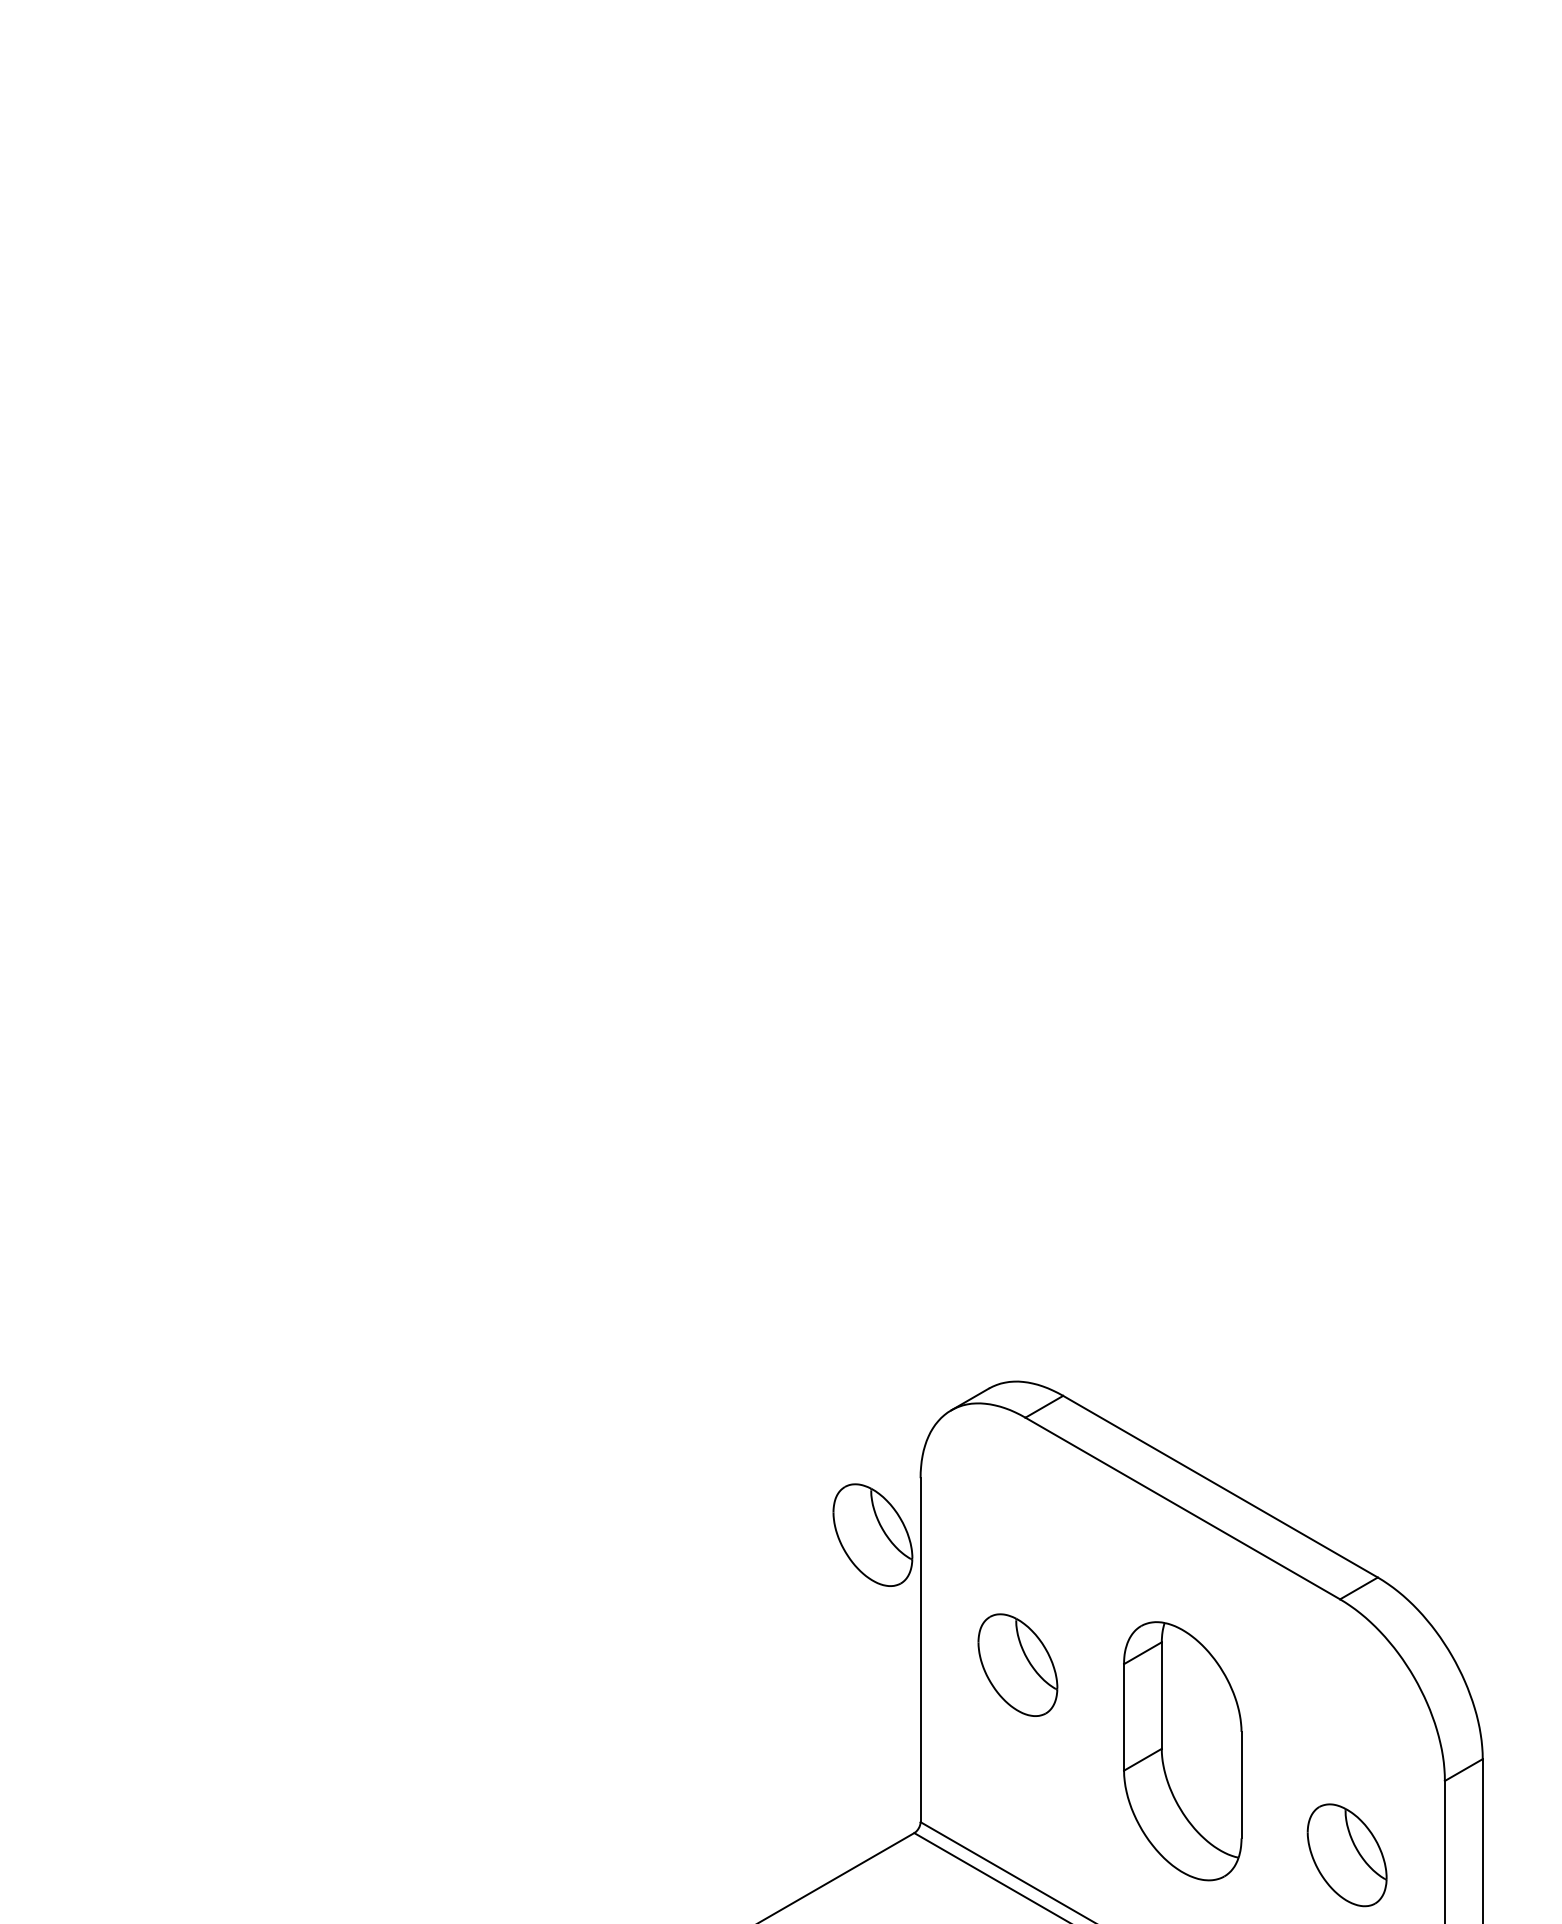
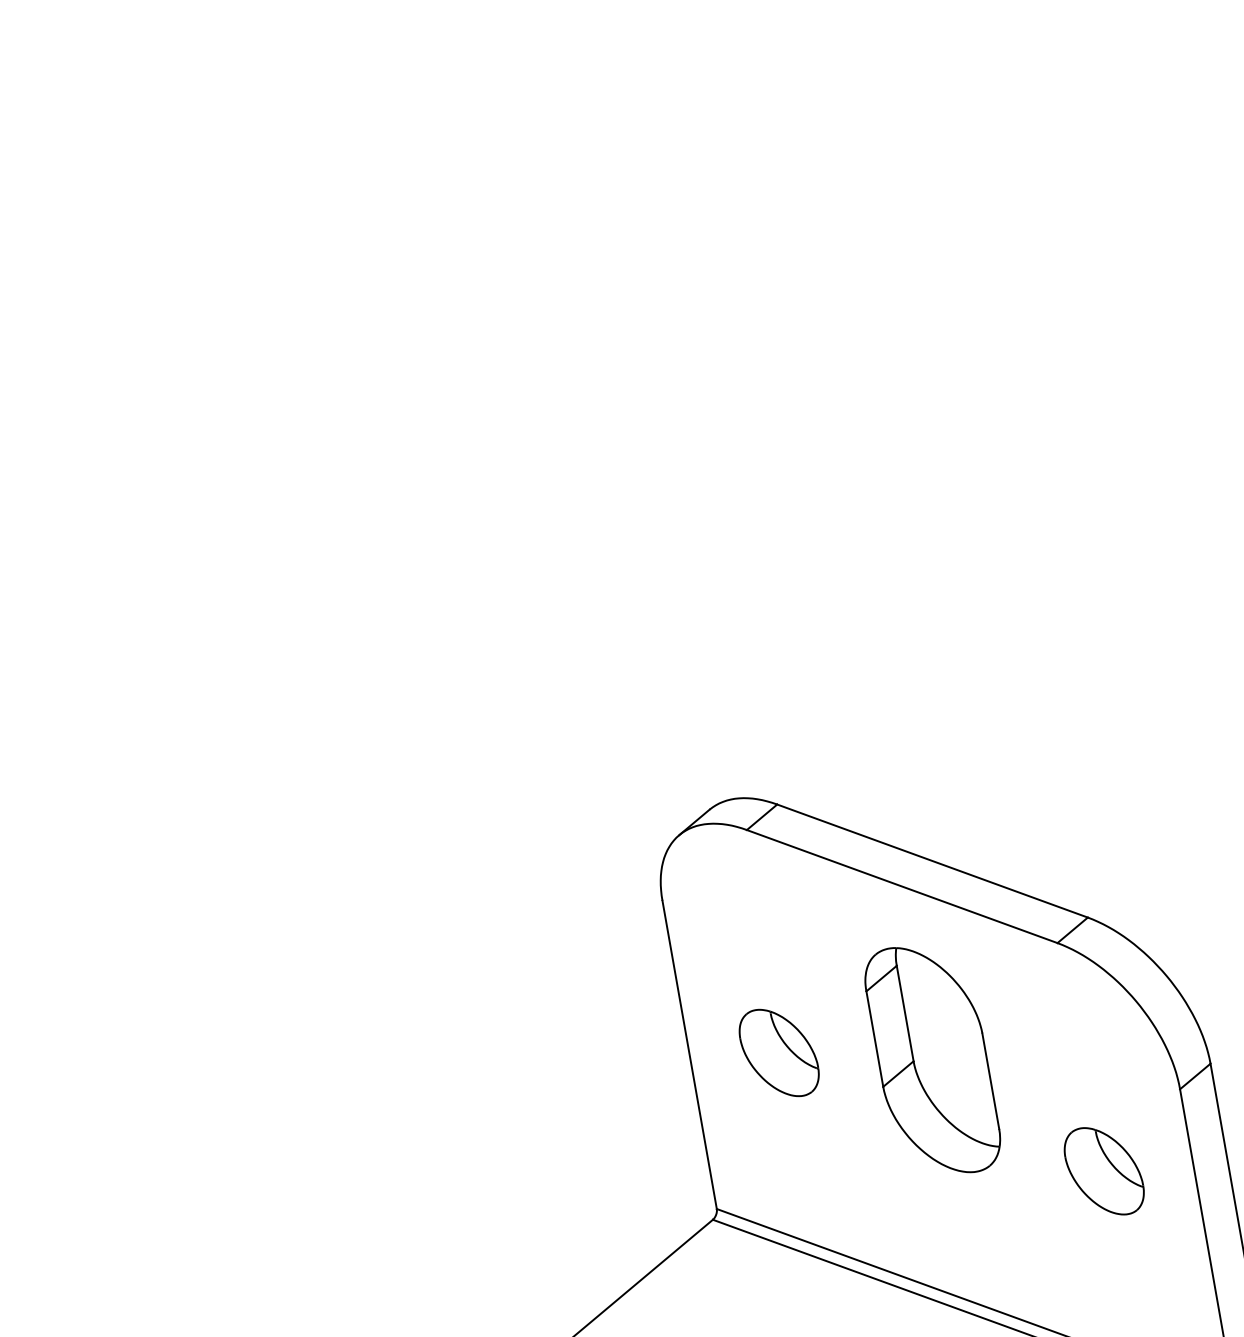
part: (872, 1534) -> (628, 958), removed
part: (1182, 1751) -> (932, 1060), moved

